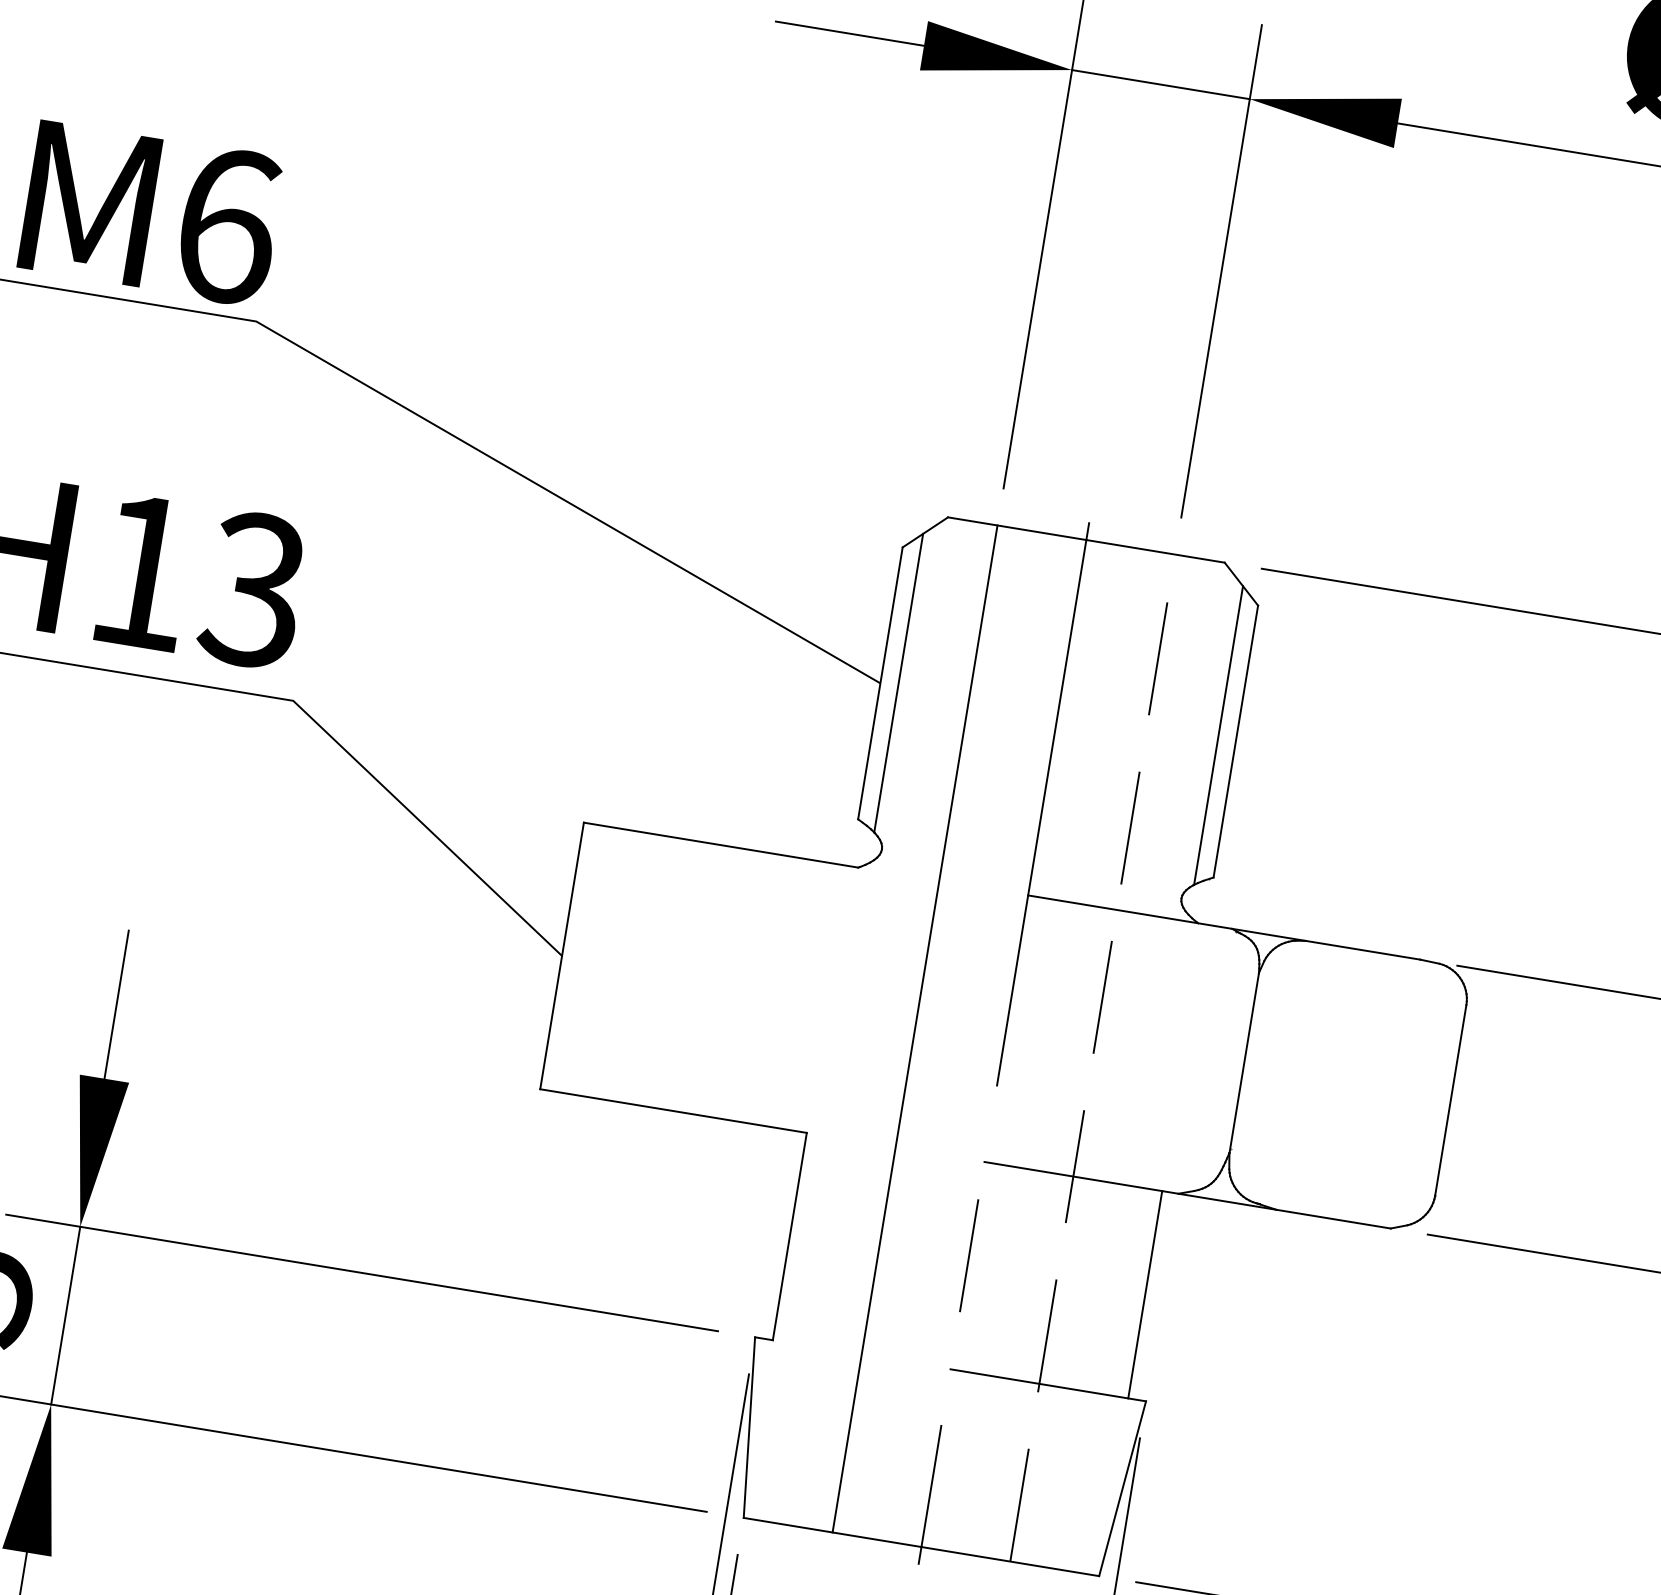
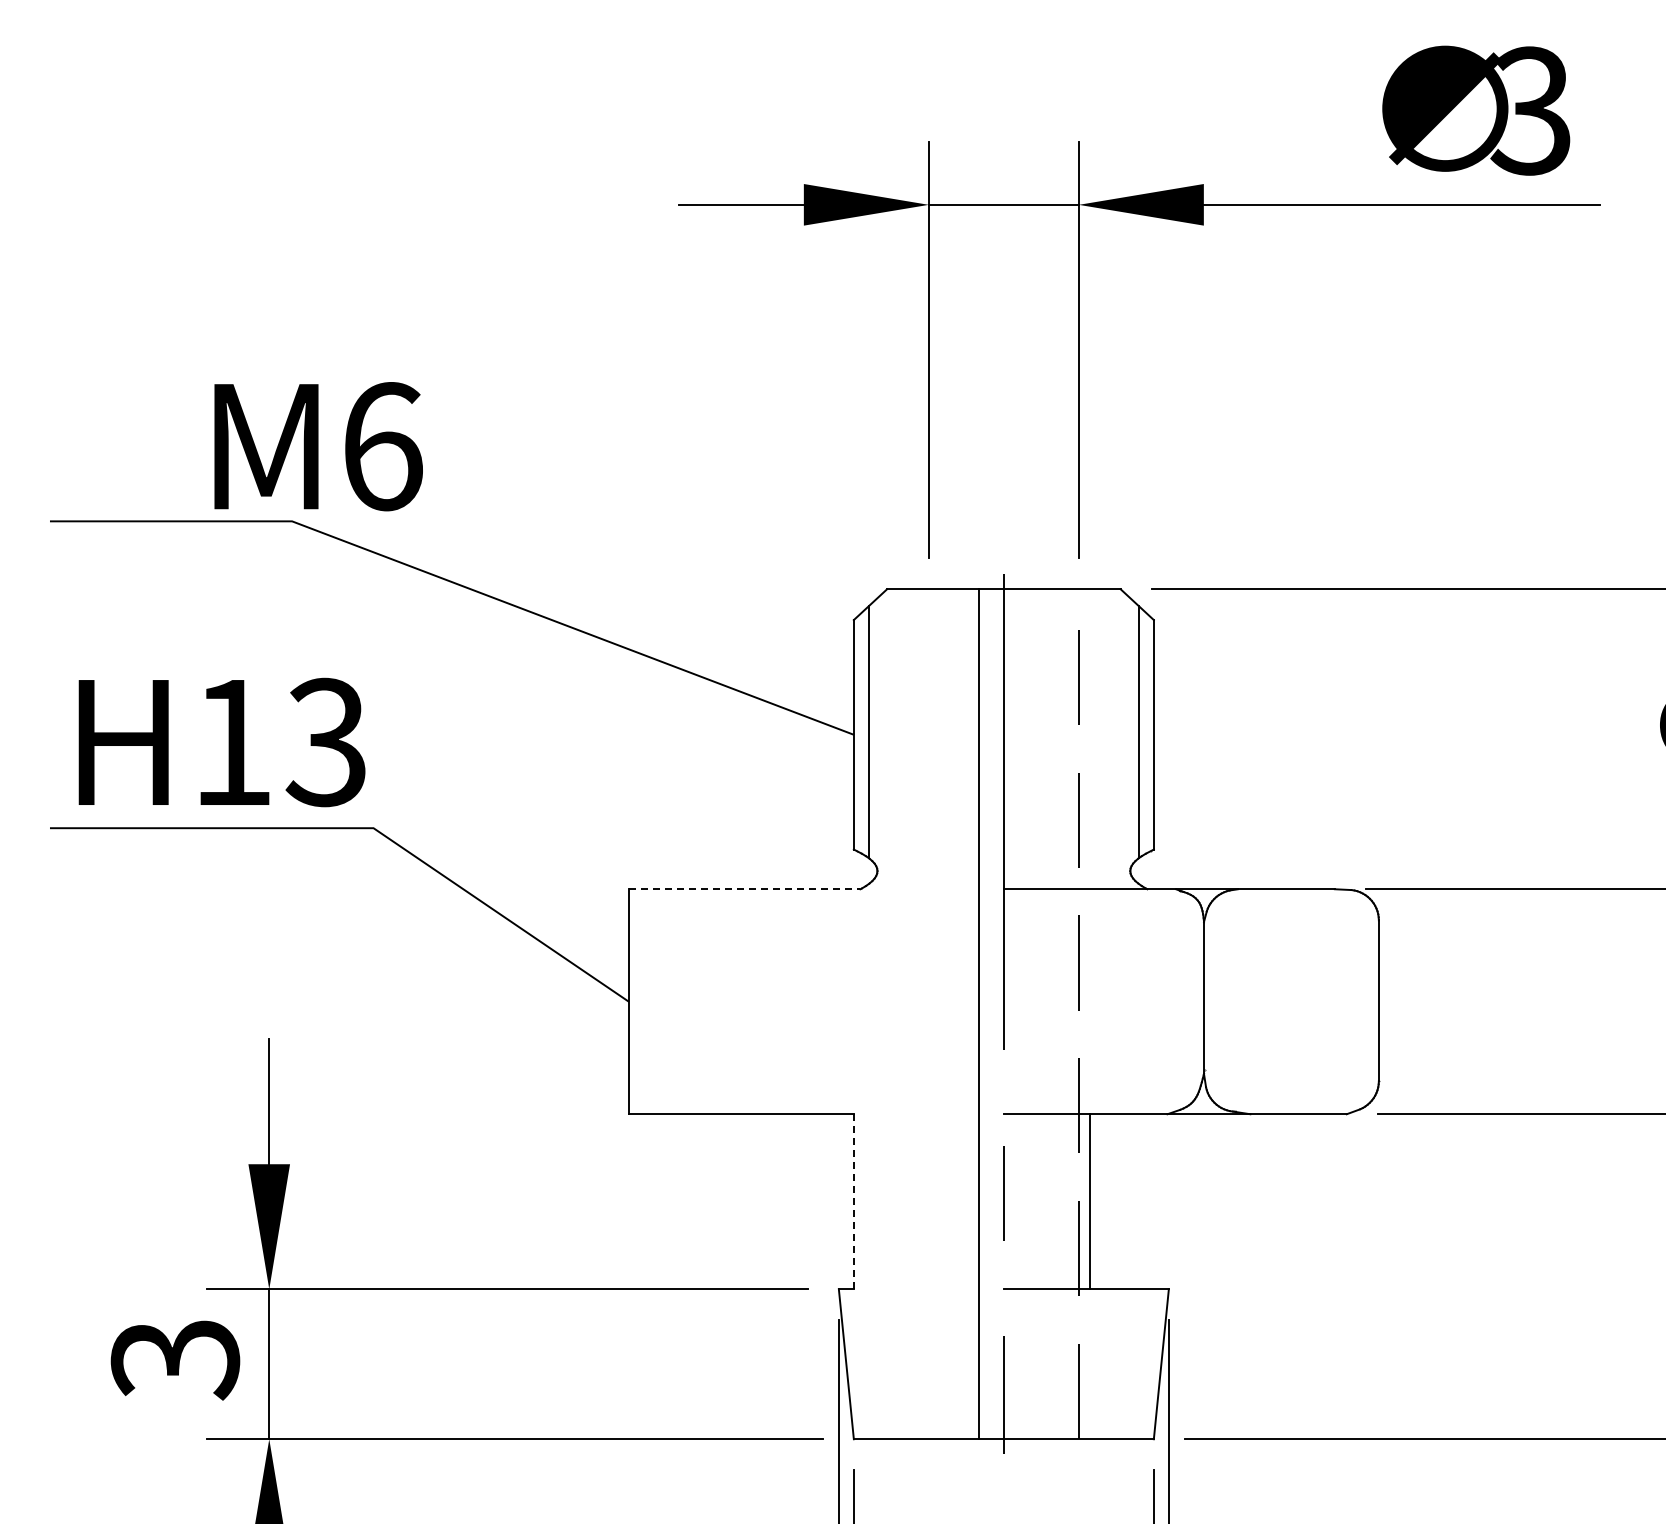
text: (151, 213) -> (318, 446), moved
line: (720, 845) -> (744, 889), solid -> dashed
line: (914, 1029) -> (978, 1014), moved
line: (789, 1236) -> (853, 1201), solid -> dashed
line: (1144, 1294) -> (1089, 1201), moved

